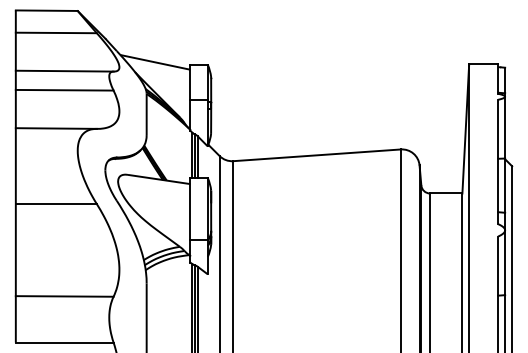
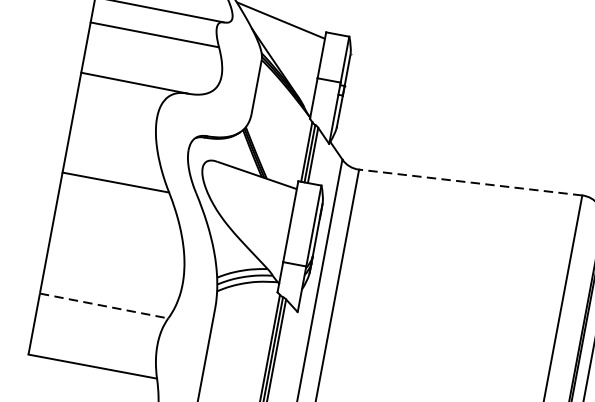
line: (317, 155) -> (471, 182), solid -> dashed
line: (64, 296) -> (103, 306), solid -> dashed

